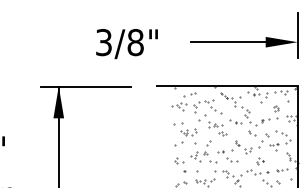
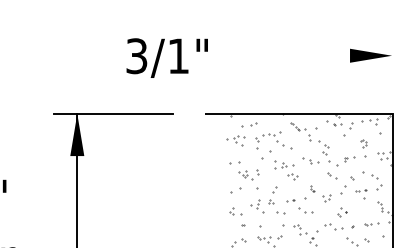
line: (297, 35) -> (392, 46), removed
text: (135, 42) -> (178, 56), 3/8" -> 3/1"
line: (228, 42) -> (300, 55), removed

